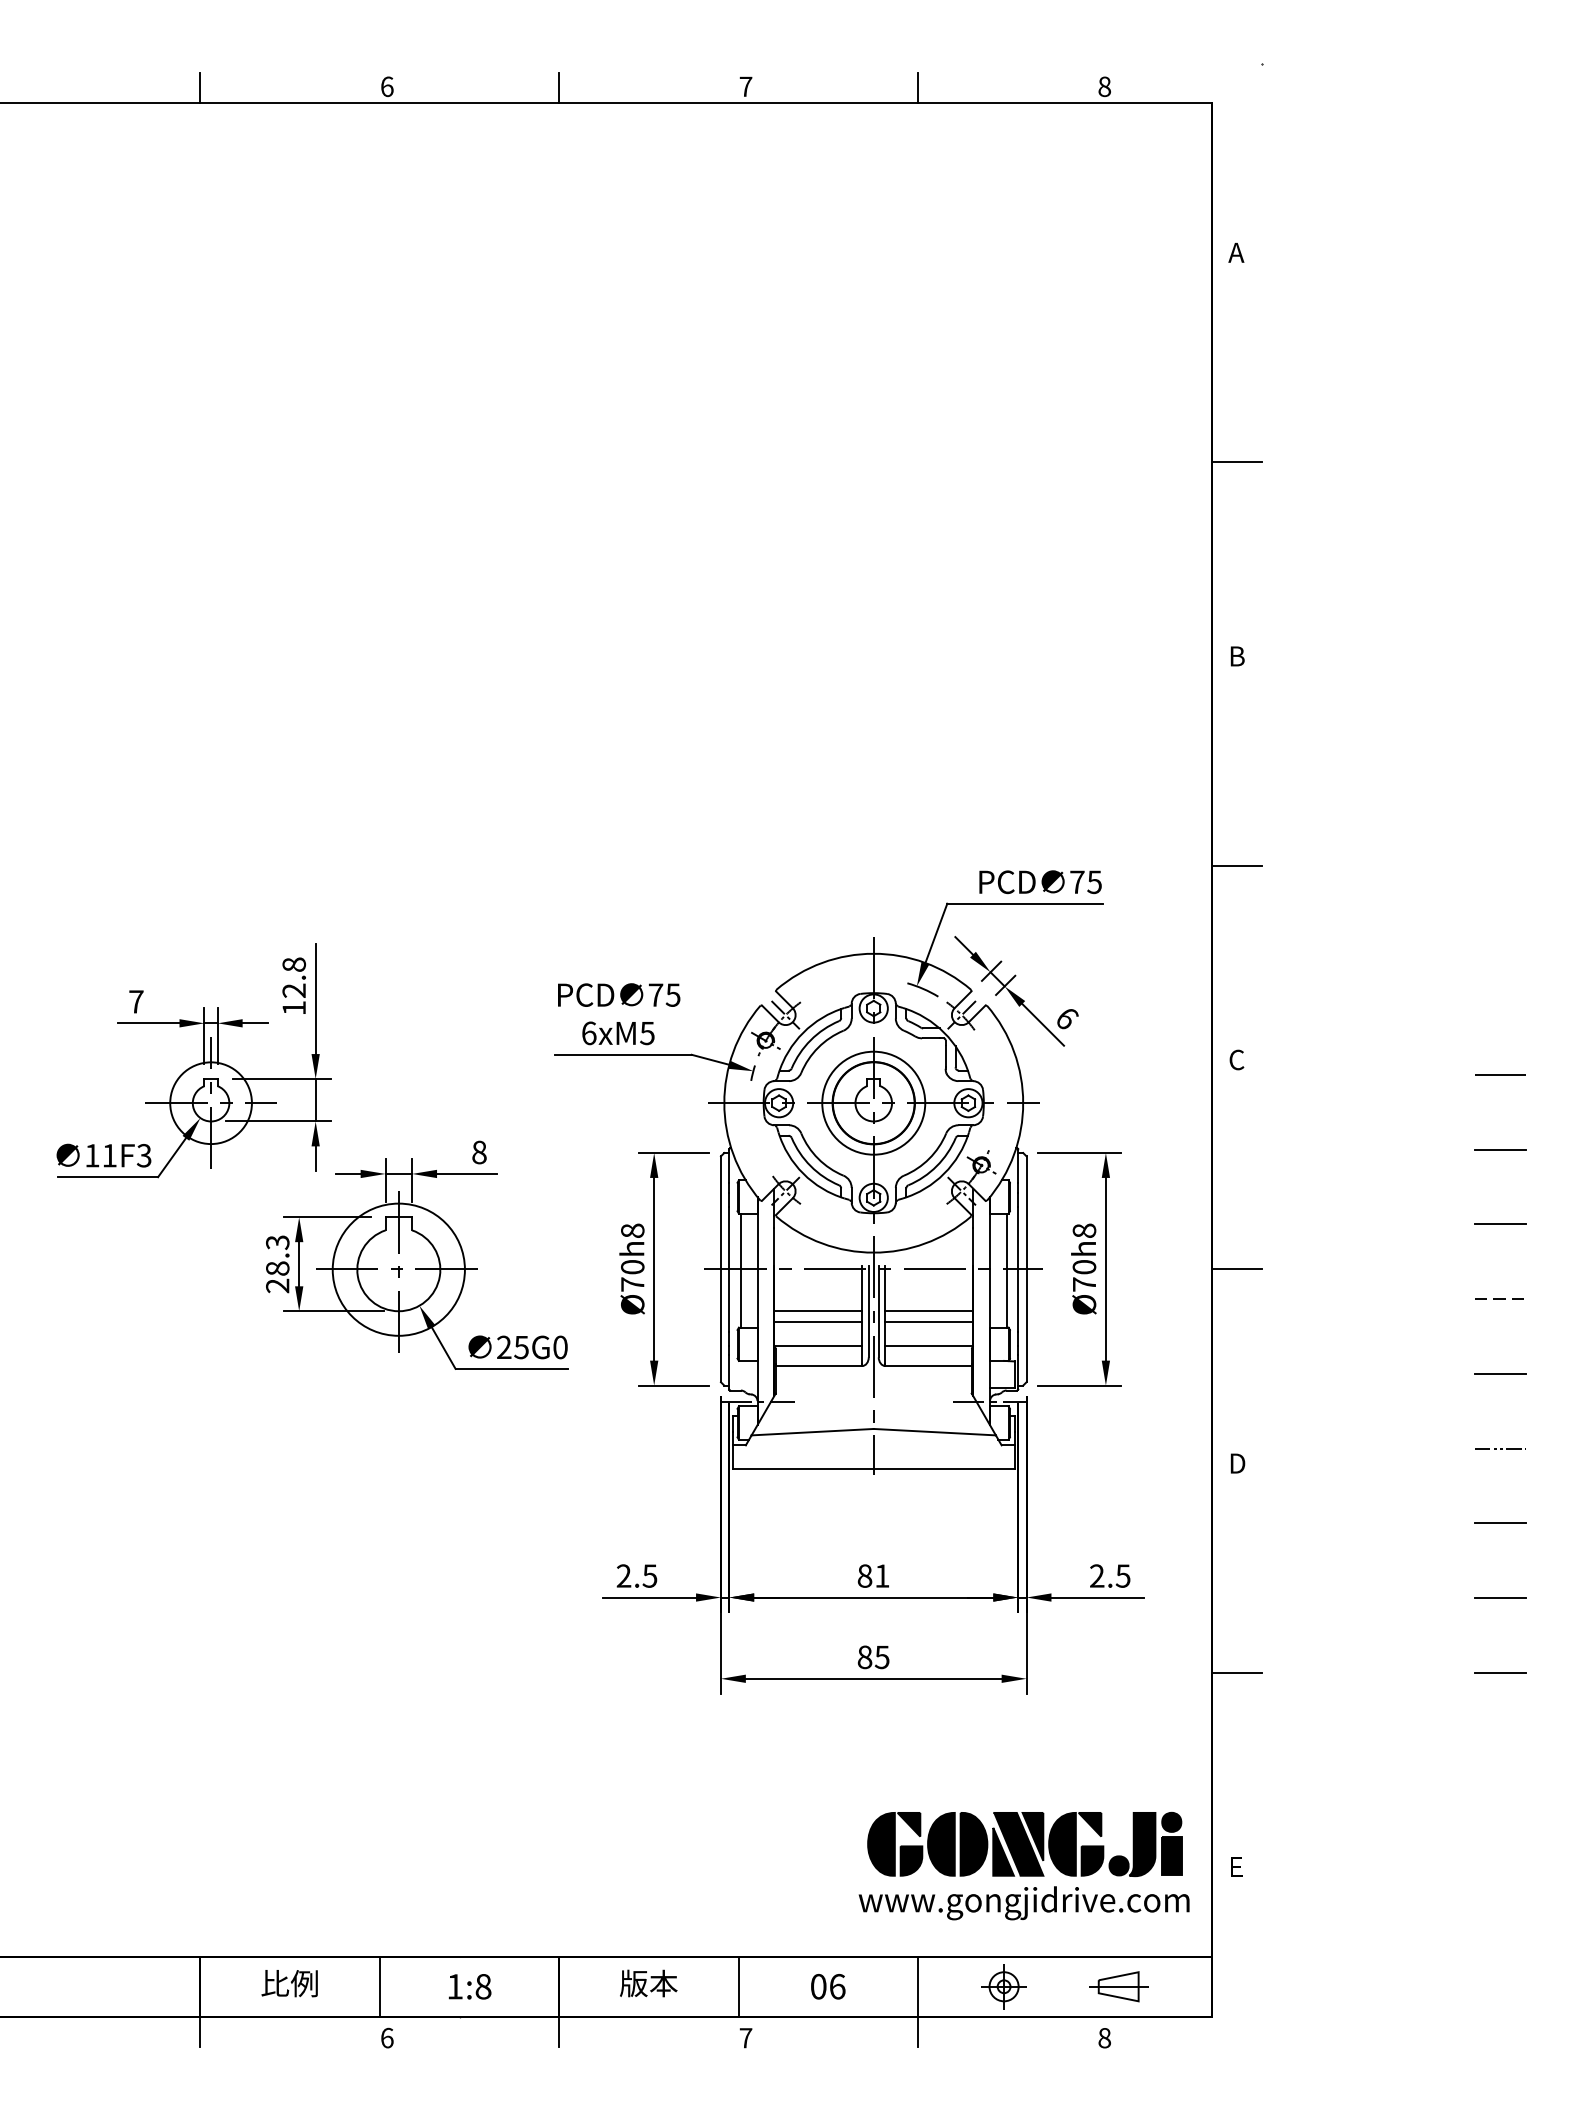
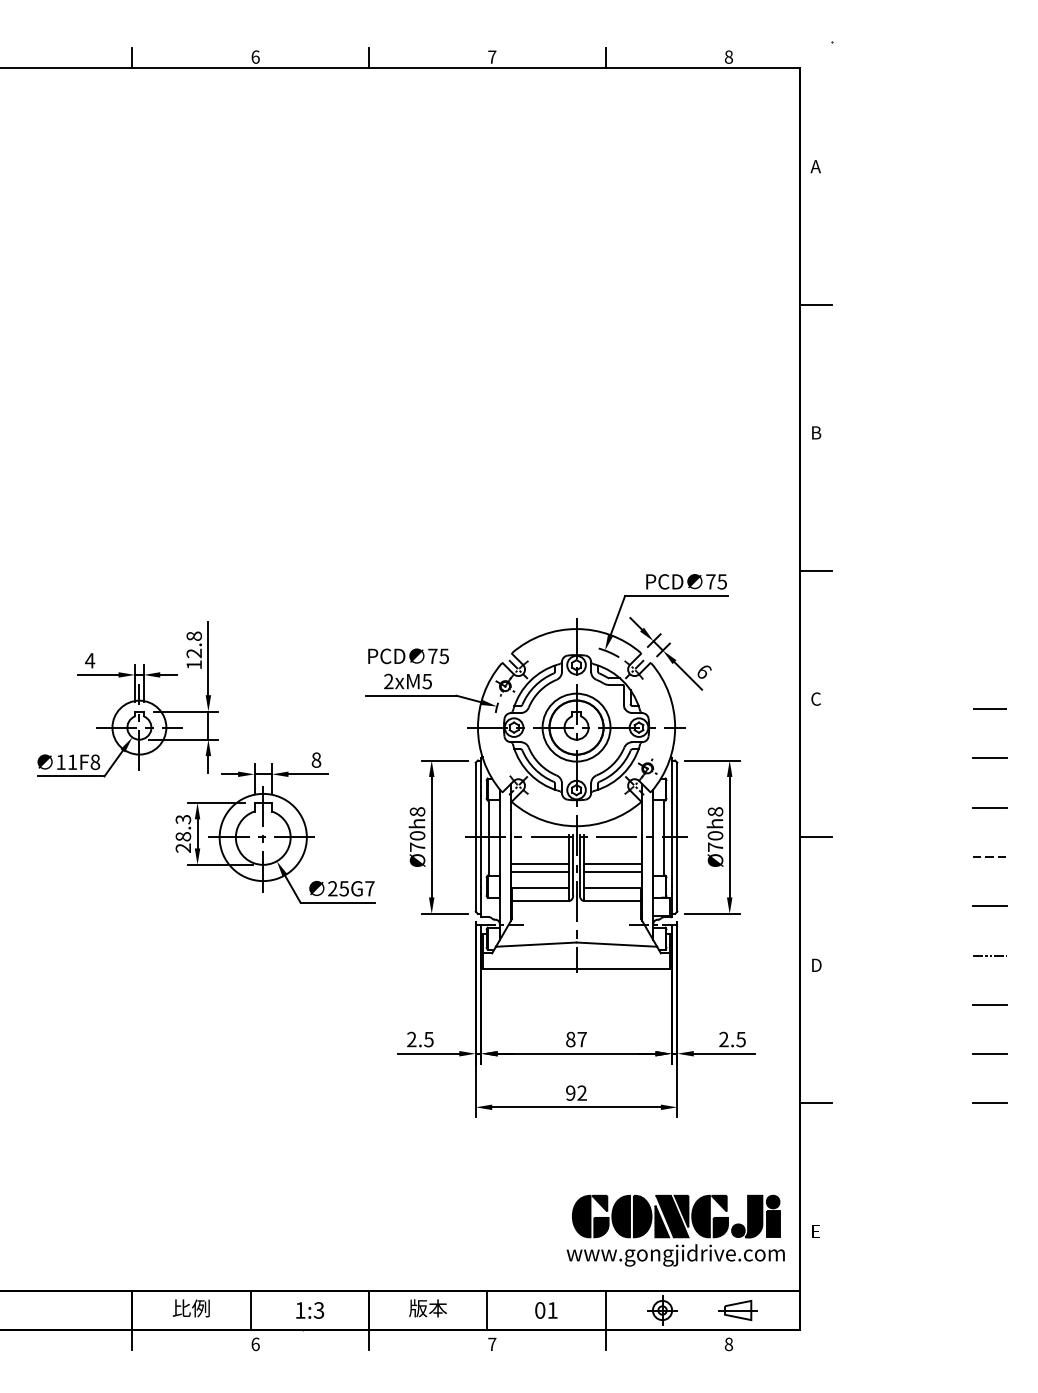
text: (135, 1001) -> (89, 660), 7 -> 4
text: (588, 1033) -> (388, 681), 6xM5 -> 2xM5
text: (144, 1154) -> (95, 761), 11F3 -> 11F8
text: (559, 1347) -> (369, 888), 25G0 -> 25G7
text: (881, 1575) -> (581, 1039), 81 -> 87
text: (873, 1656) -> (576, 1092), 85 -> 92
text: (482, 1986) -> (318, 1310), 1:8 -> 1:3
text: (837, 1986) -> (552, 1310), 06 -> 01

